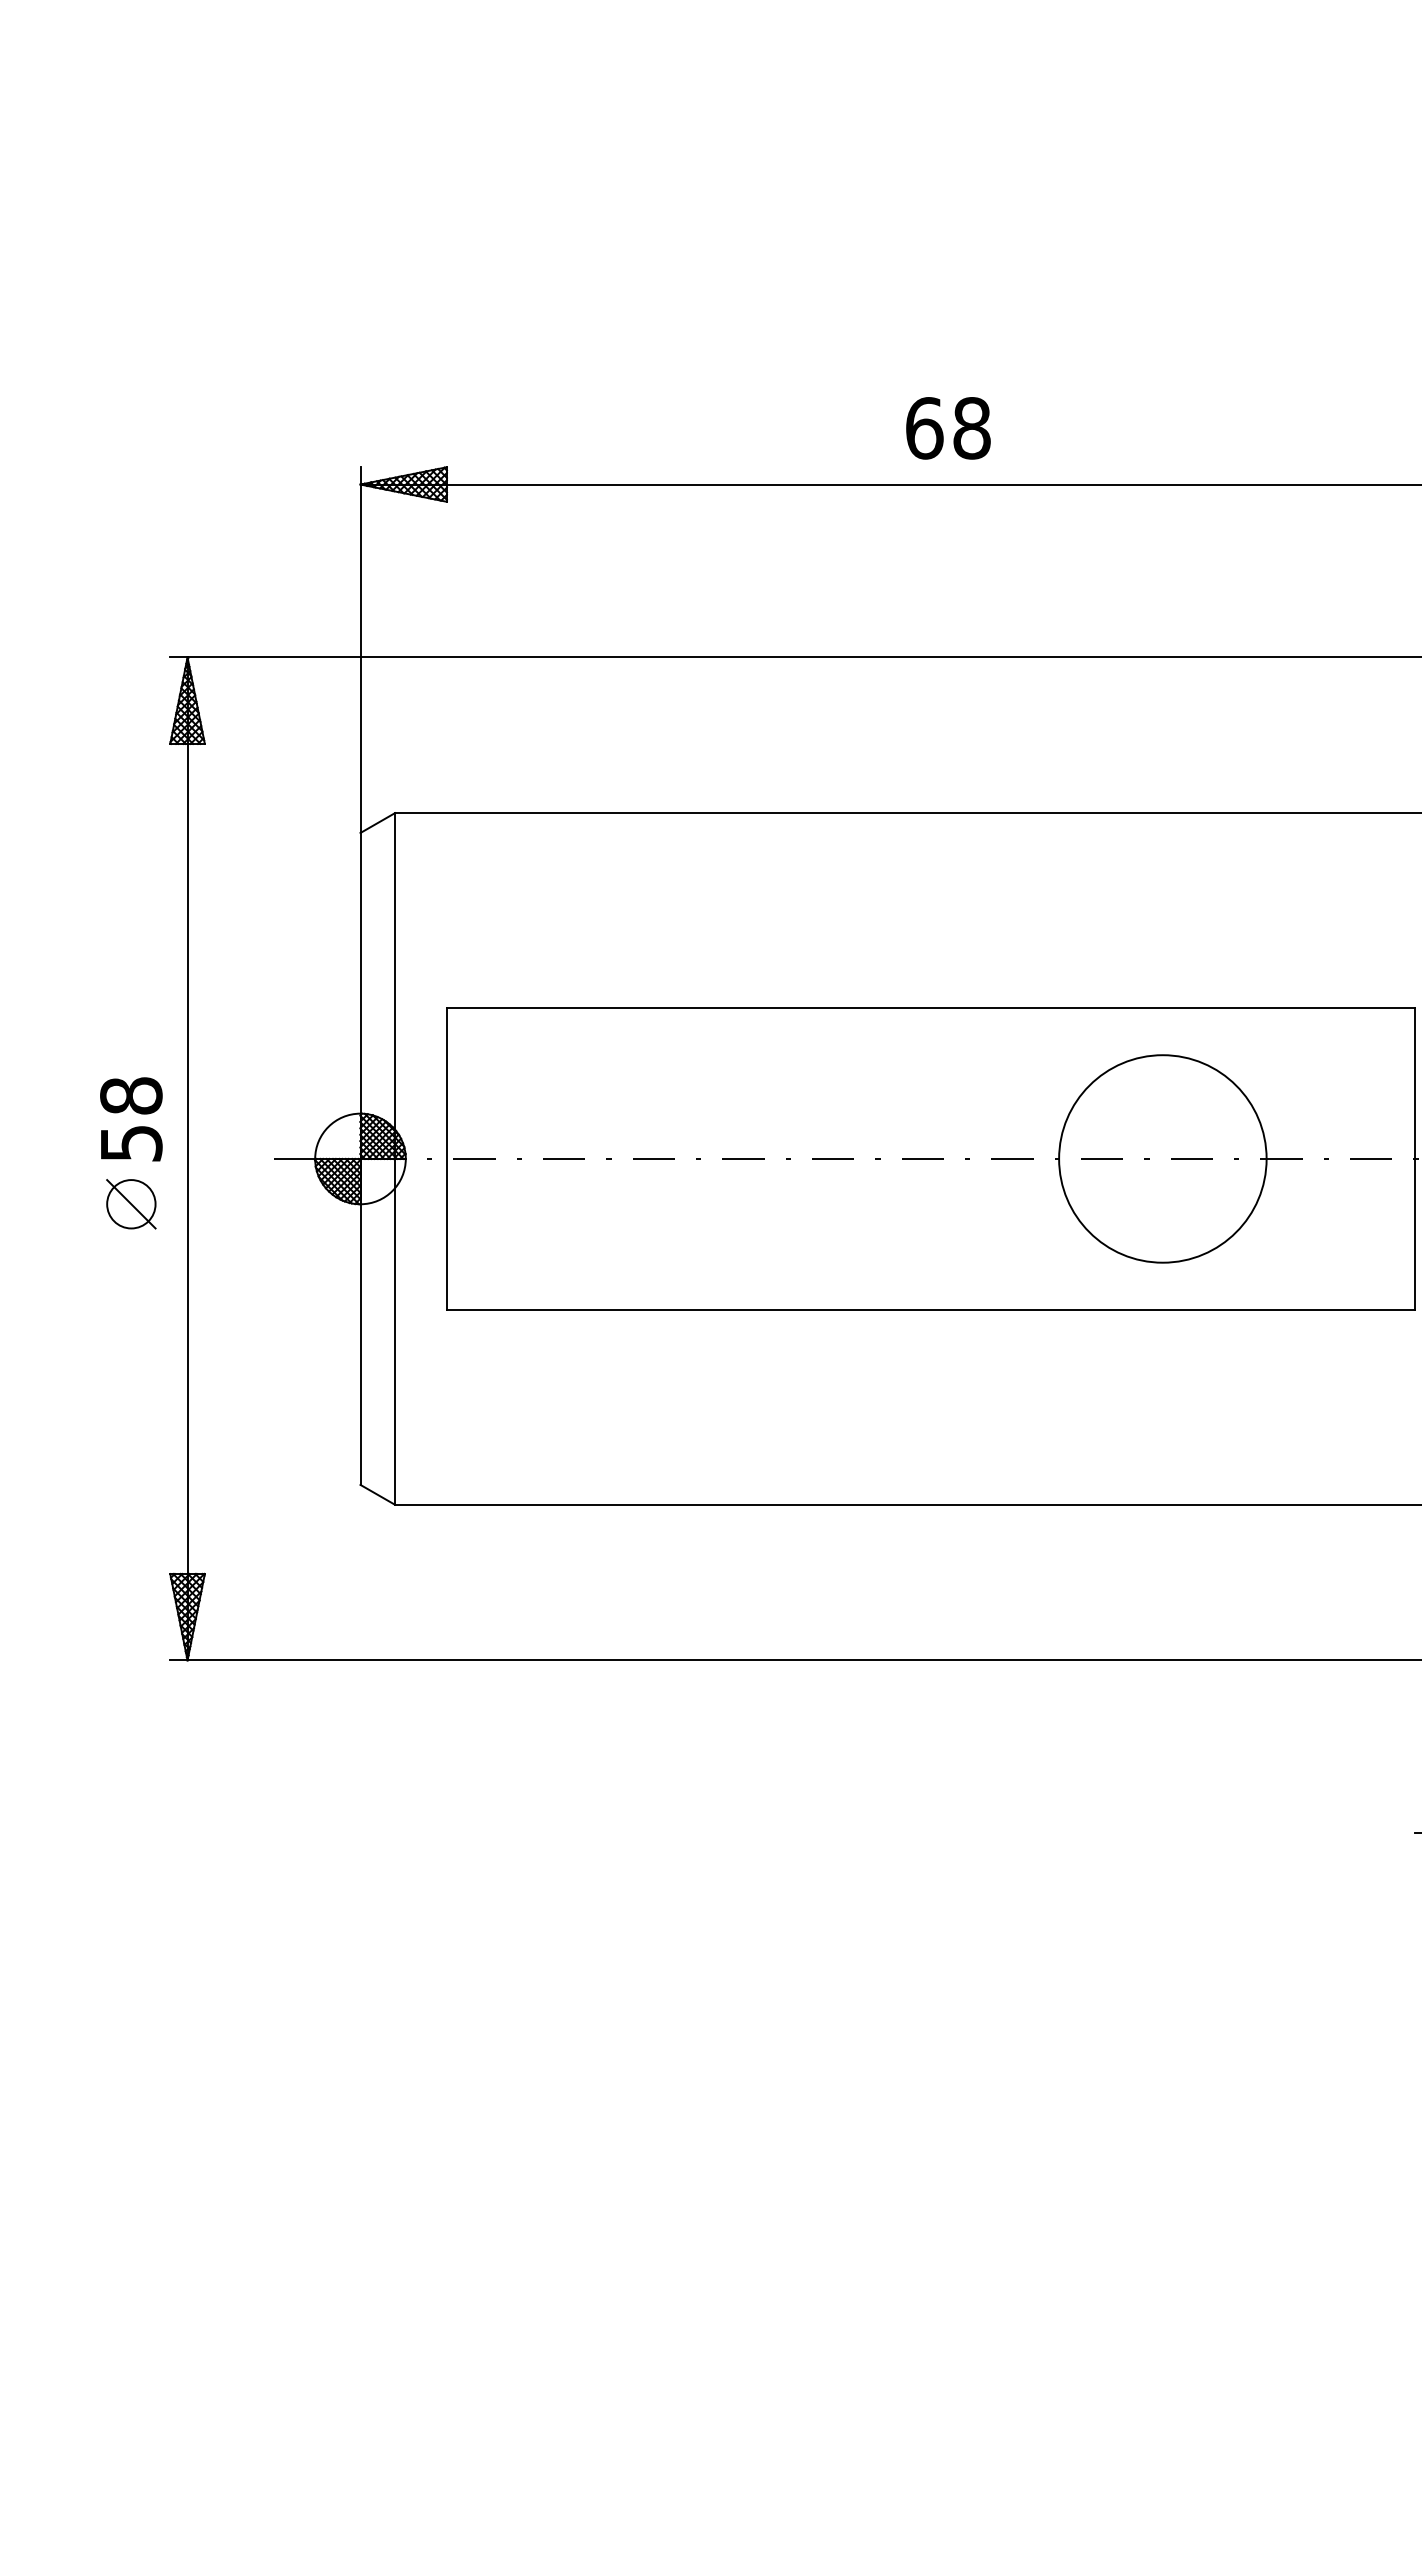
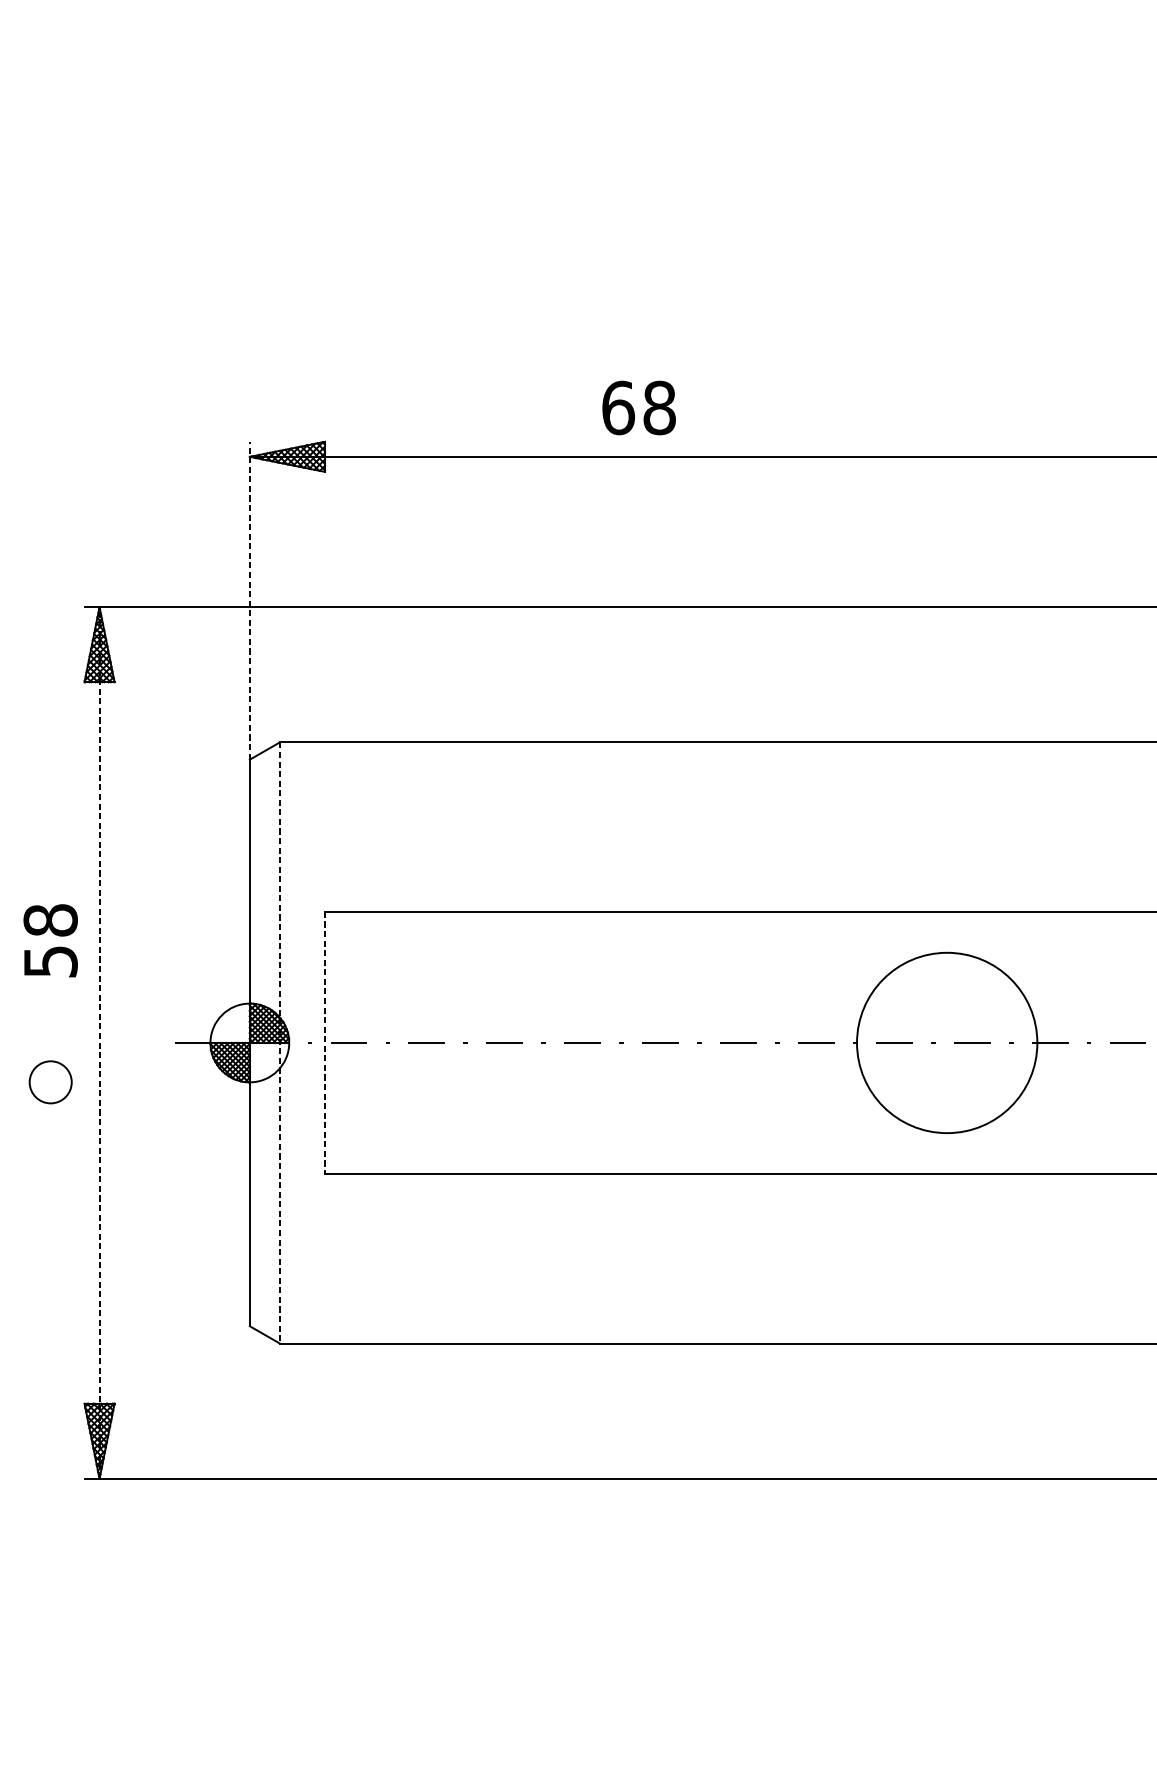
text: (948, 428) -> (639, 408), moved
line: (360, 650) -> (249, 601), solid -> dashed
text: (131, 1119) -> (50, 940), moved
line: (187, 1158) -> (99, 1042), solid -> dashed
line: (395, 1158) -> (280, 1042), solid -> dashed
line: (446, 1158) -> (324, 1042), solid -> dashed
line: (131, 1204) -> (50, 1082), removed

